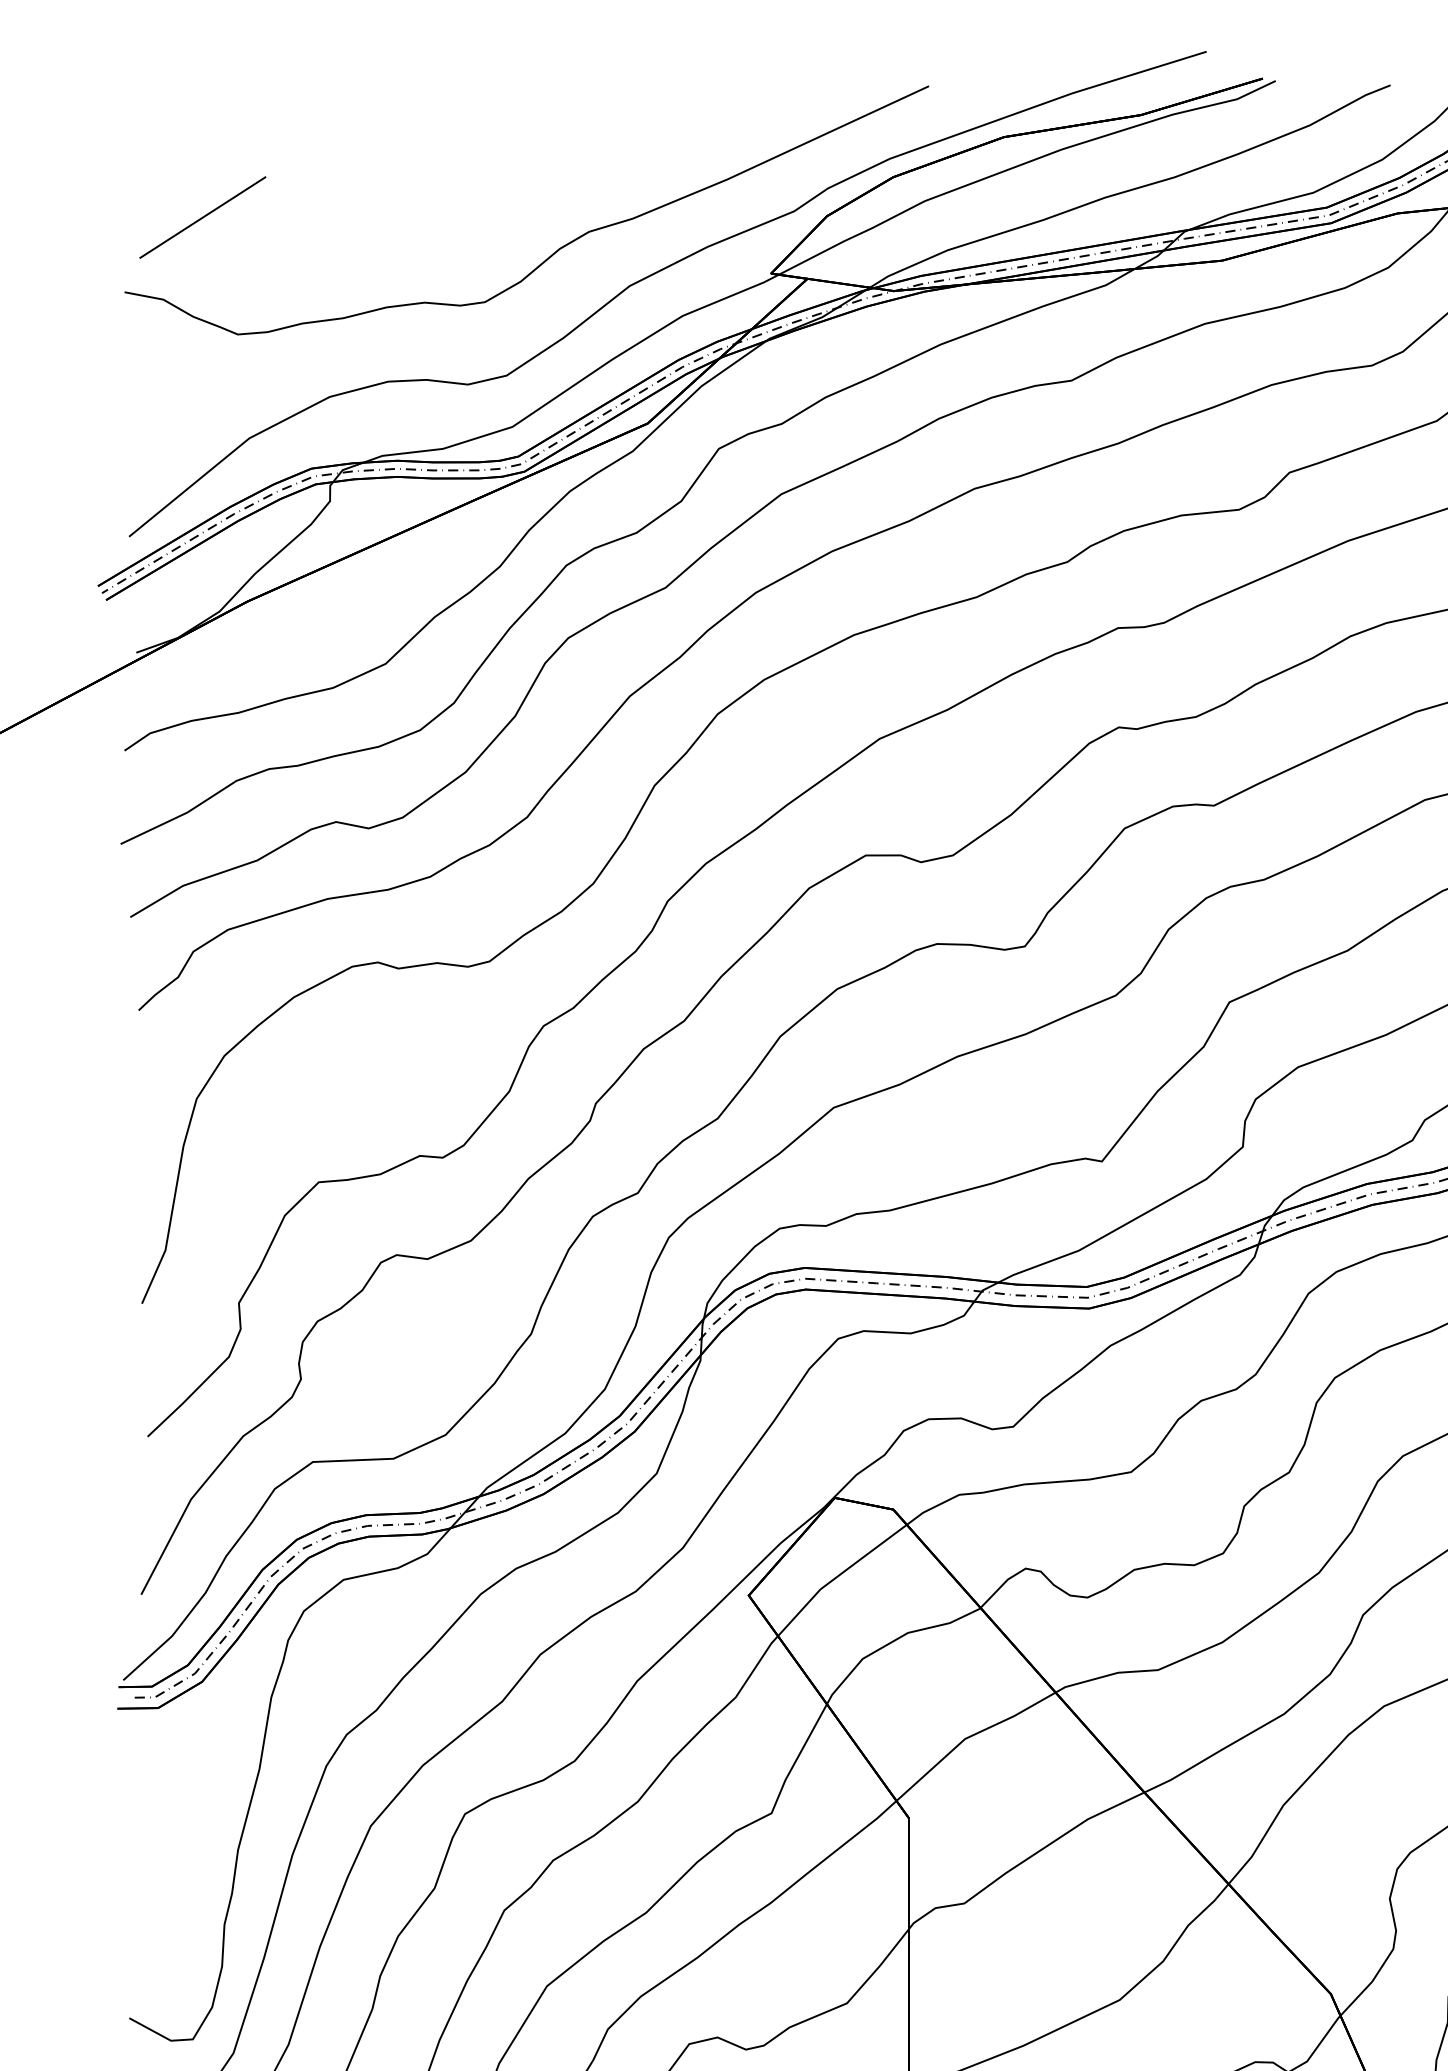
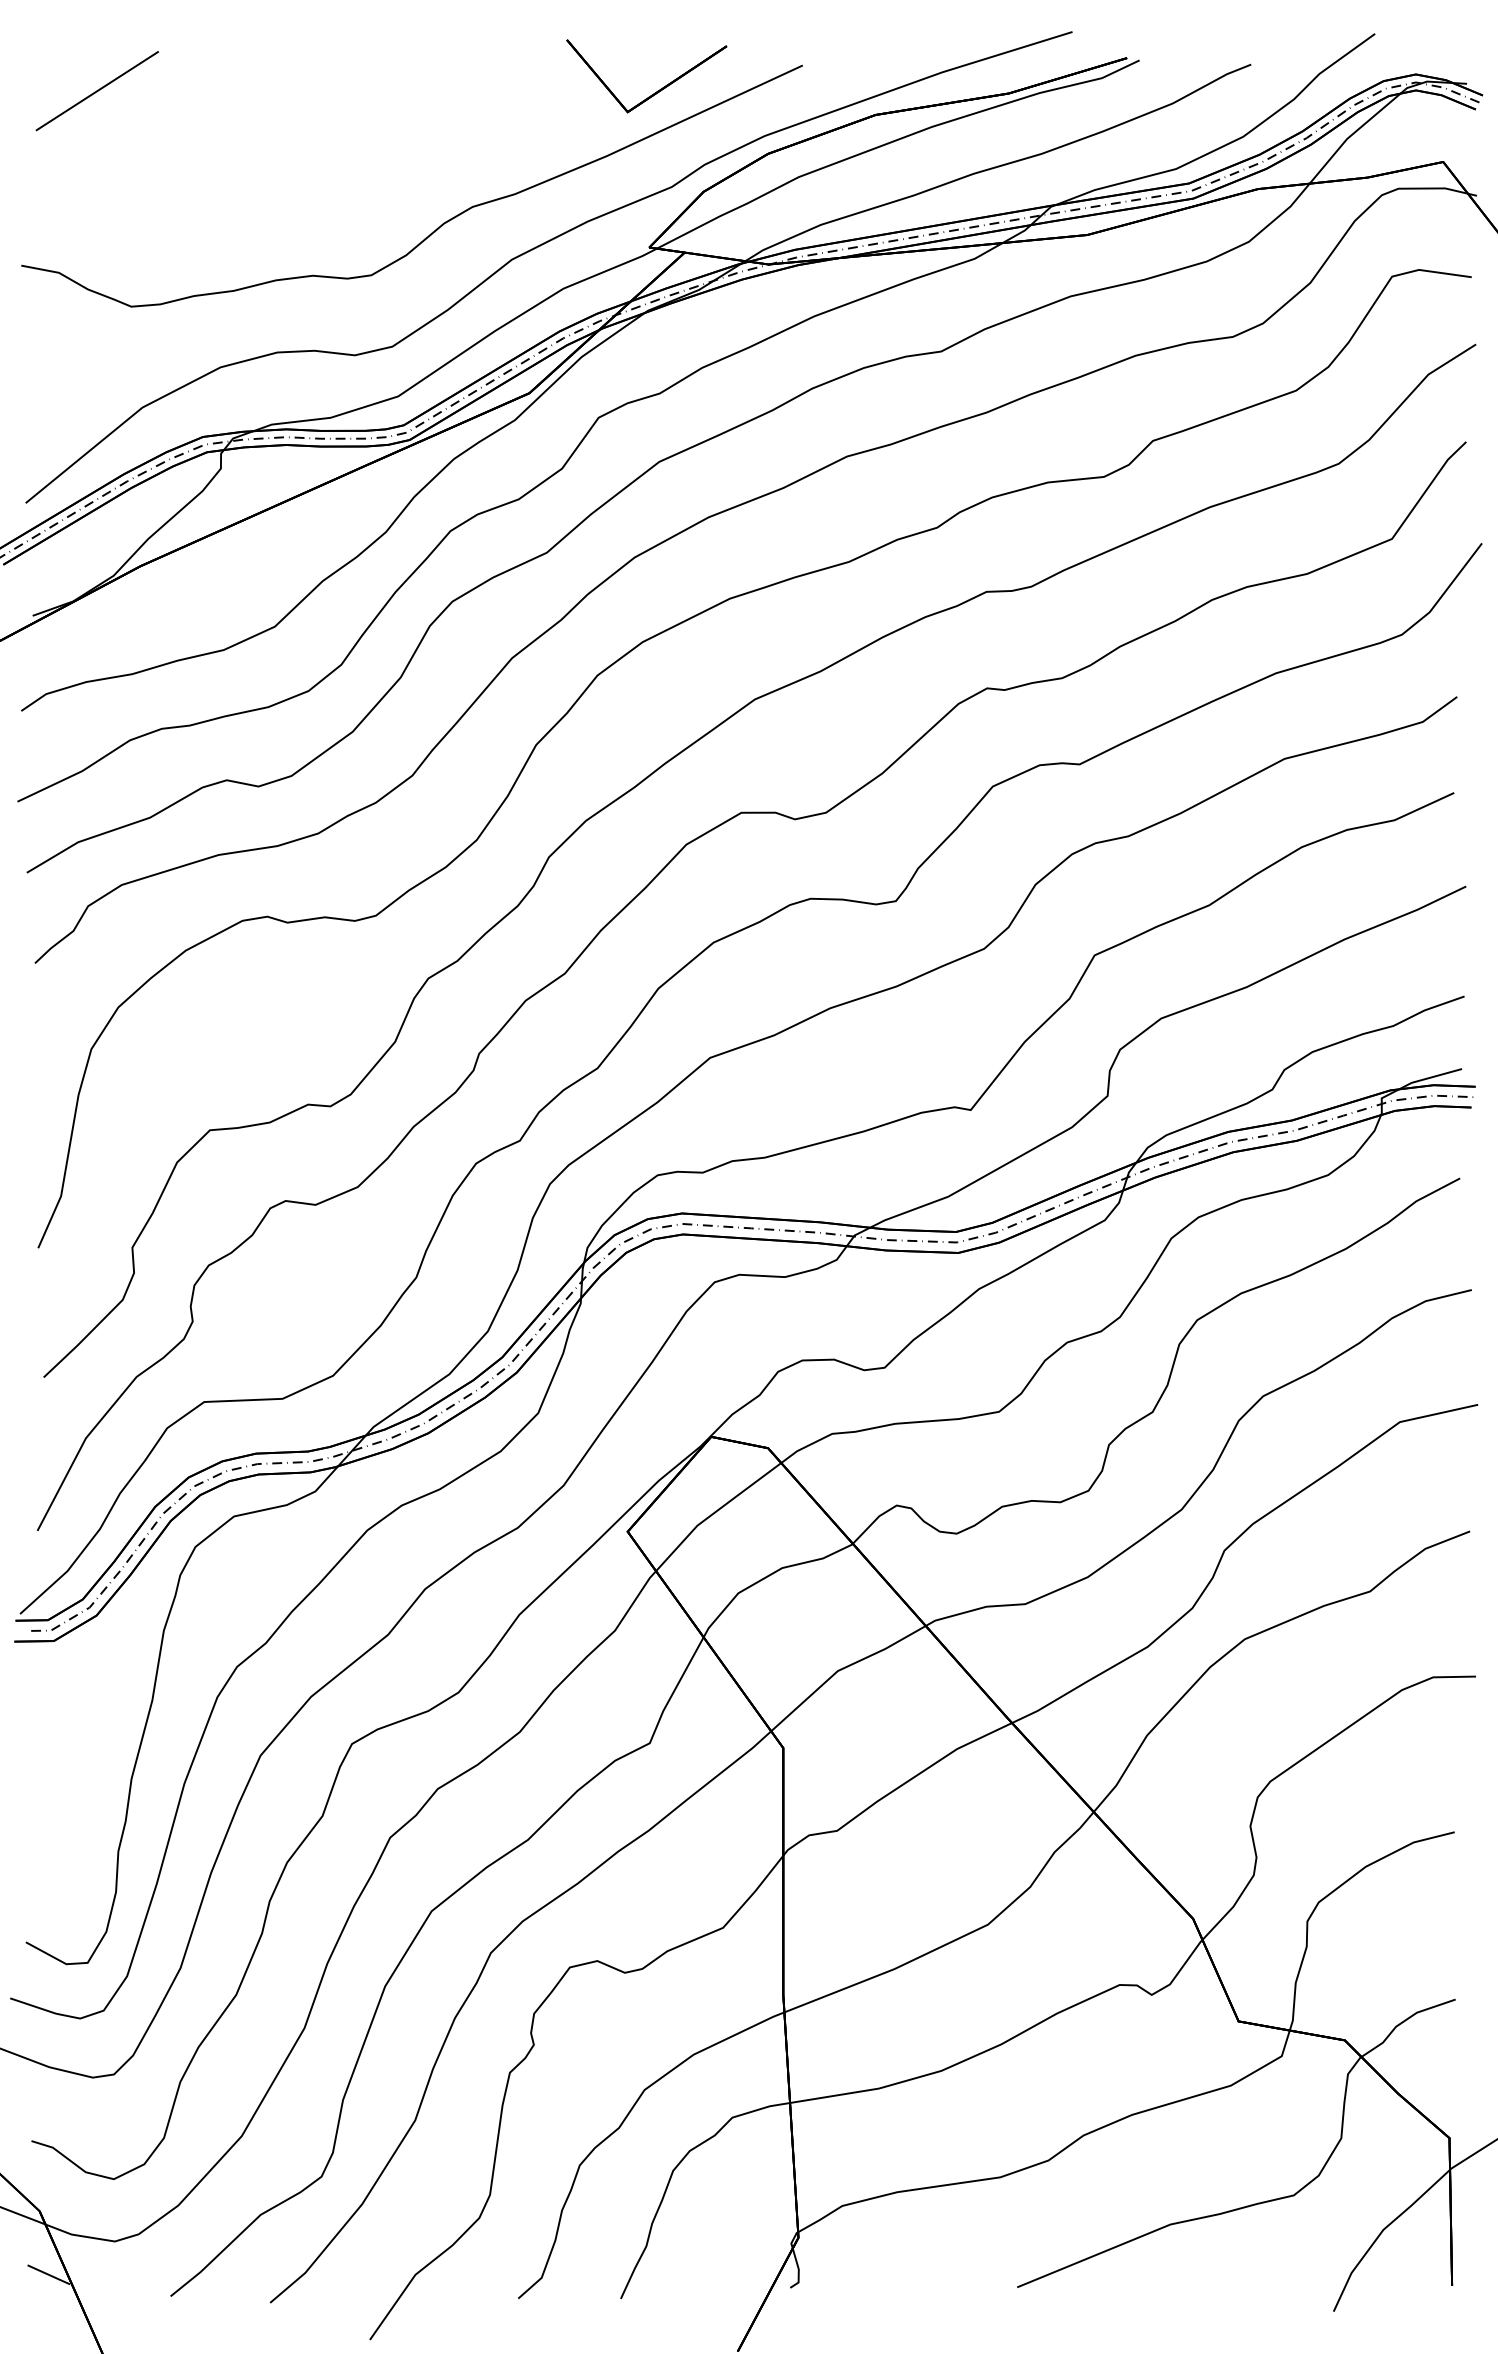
part: (778, 112) -> (656, 91), added
line: (201, 217) -> (96, 91), moved

